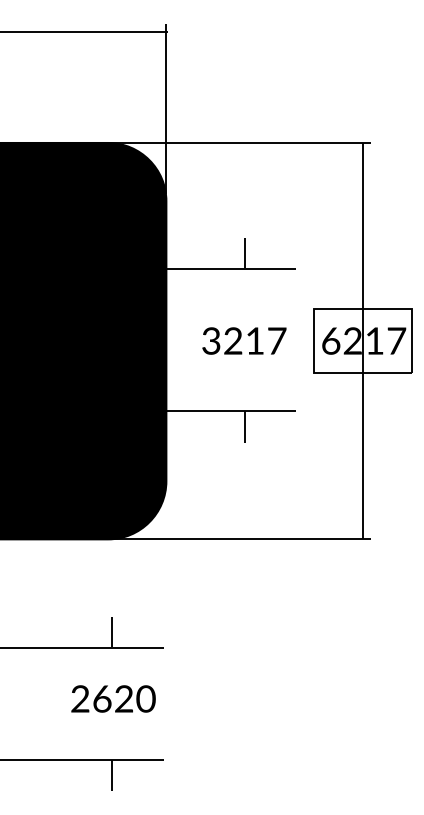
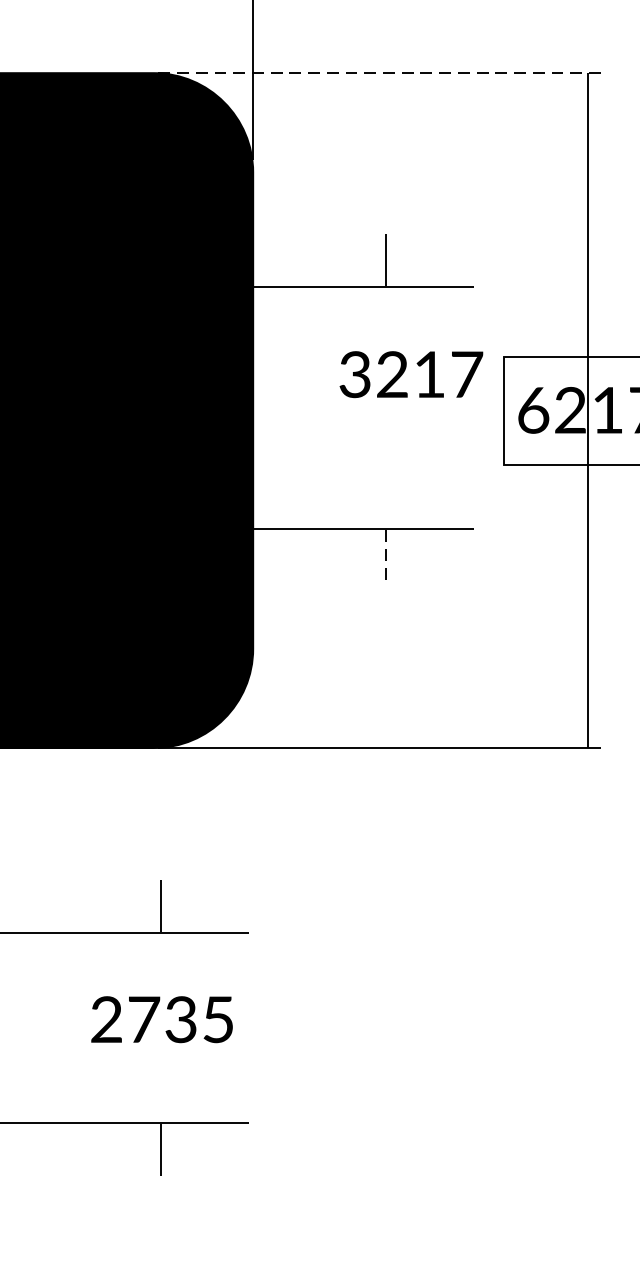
line: (239, 142) -> (377, 72), solid -> dashed
text: (244, 340) -> (411, 373), moved
line: (244, 427) -> (386, 557), solid -> dashed
text: (124, 698) -> (181, 1018), 2620 -> 2735

